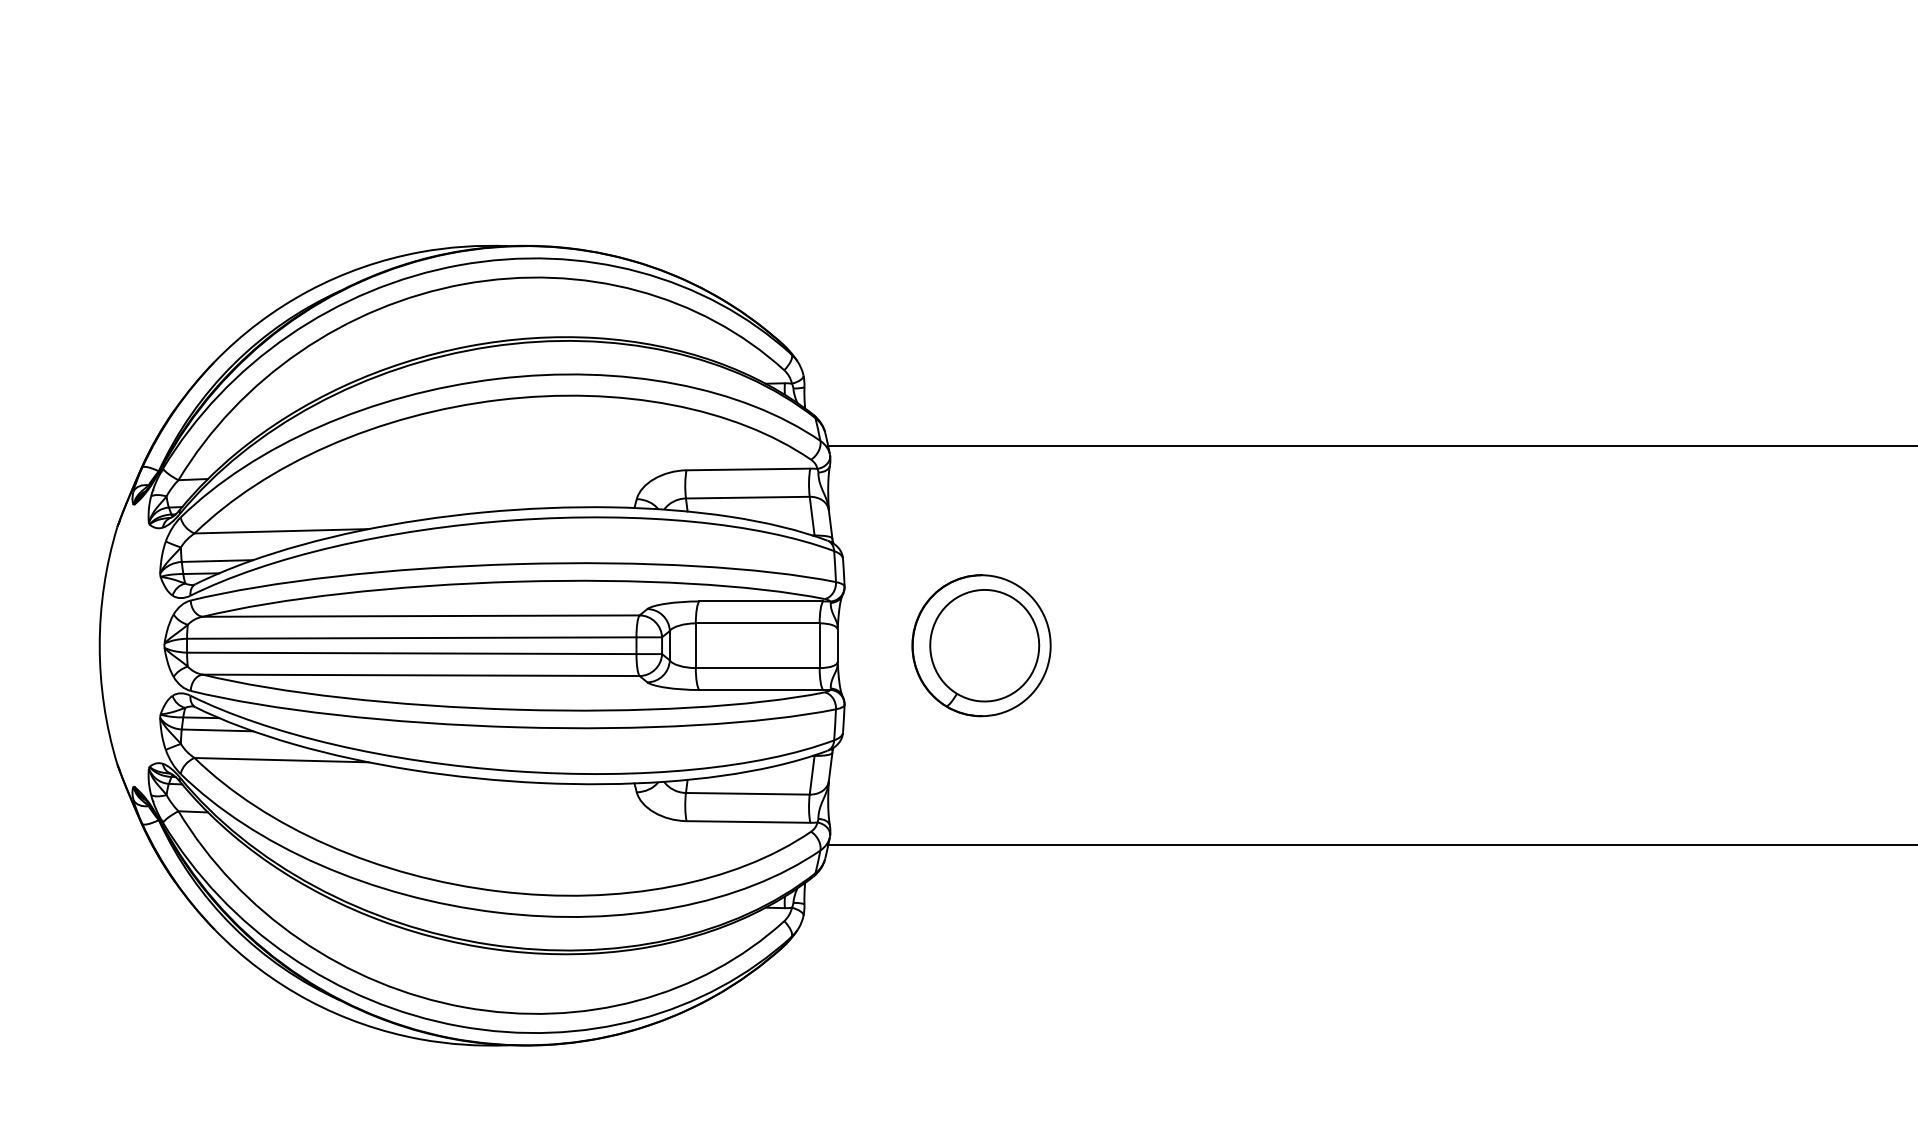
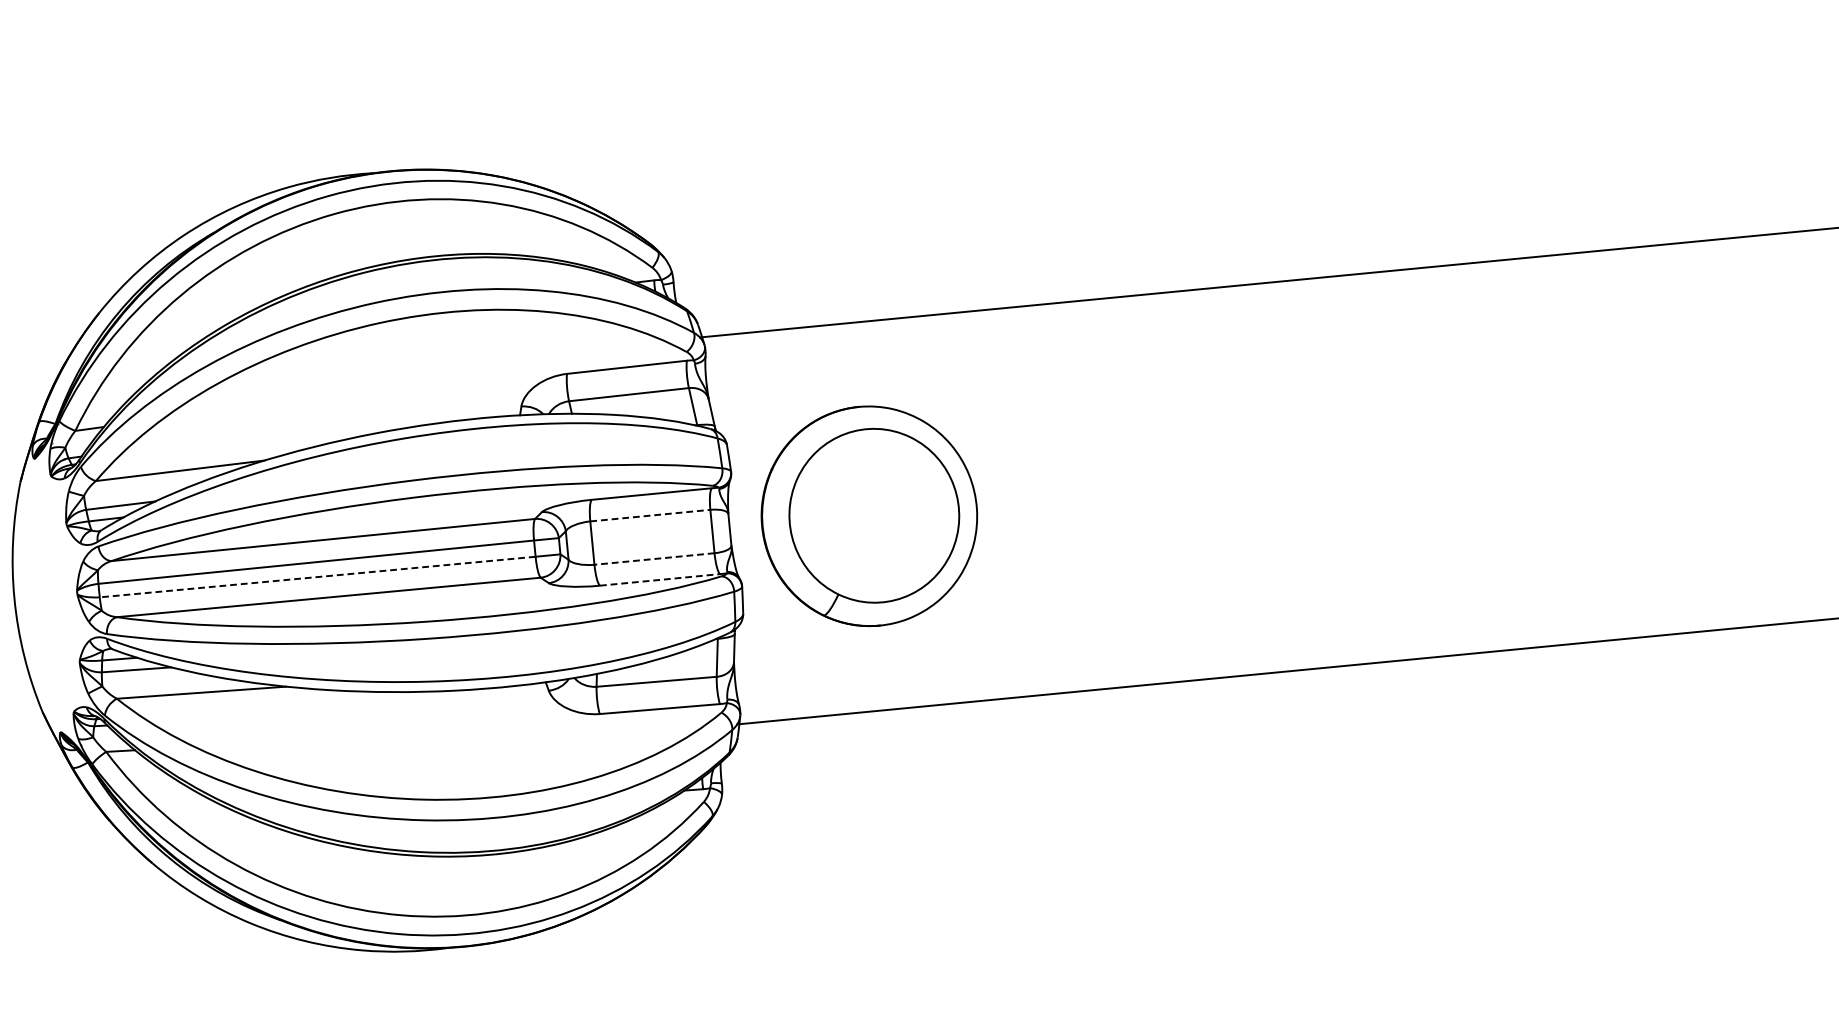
line: (757, 623) -> (650, 515), solid -> dashed
part: (981, 645) -> (869, 516), size x1.6
line: (411, 653) -> (317, 577), solid -> dashed
line: (757, 668) -> (654, 559), solid -> dashed
line: (761, 690) -> (660, 580), solid -> dashed

